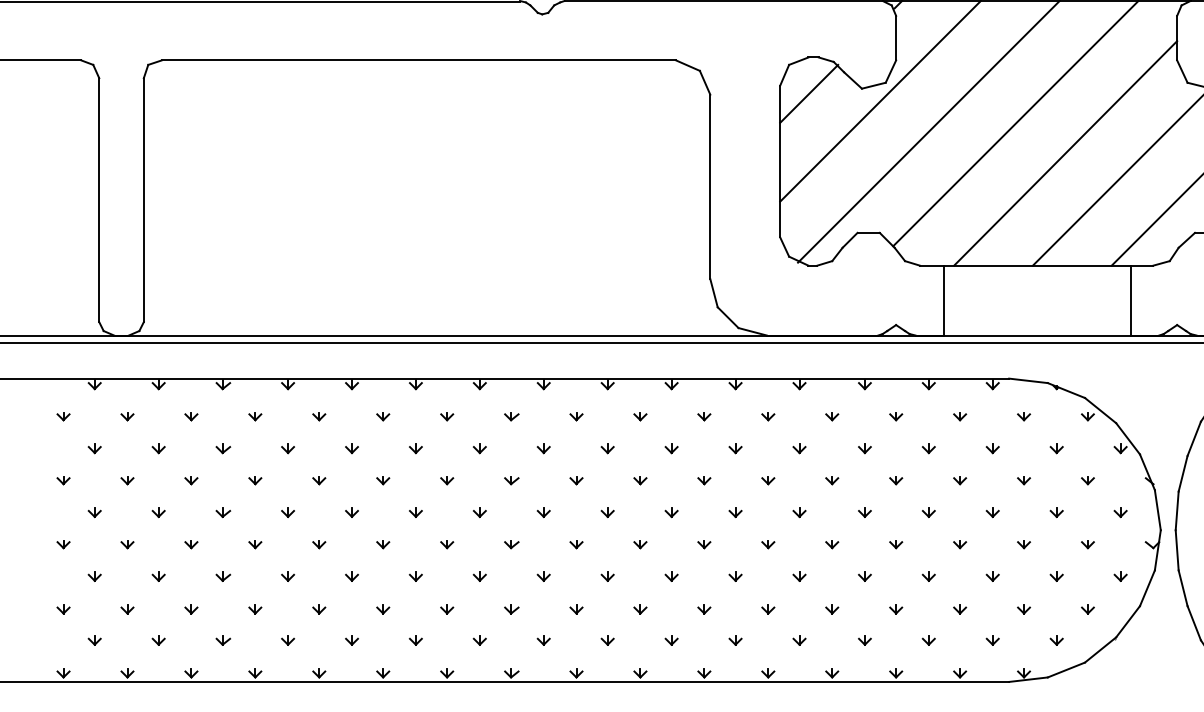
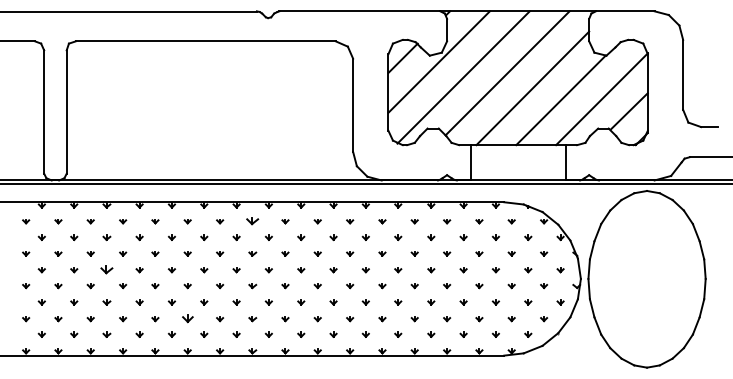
part: (511, 416) -> (252, 221), size x1.6
part: (222, 513) -> (106, 270), size x1.6
part: (382, 610) -> (187, 319), size x1.6

